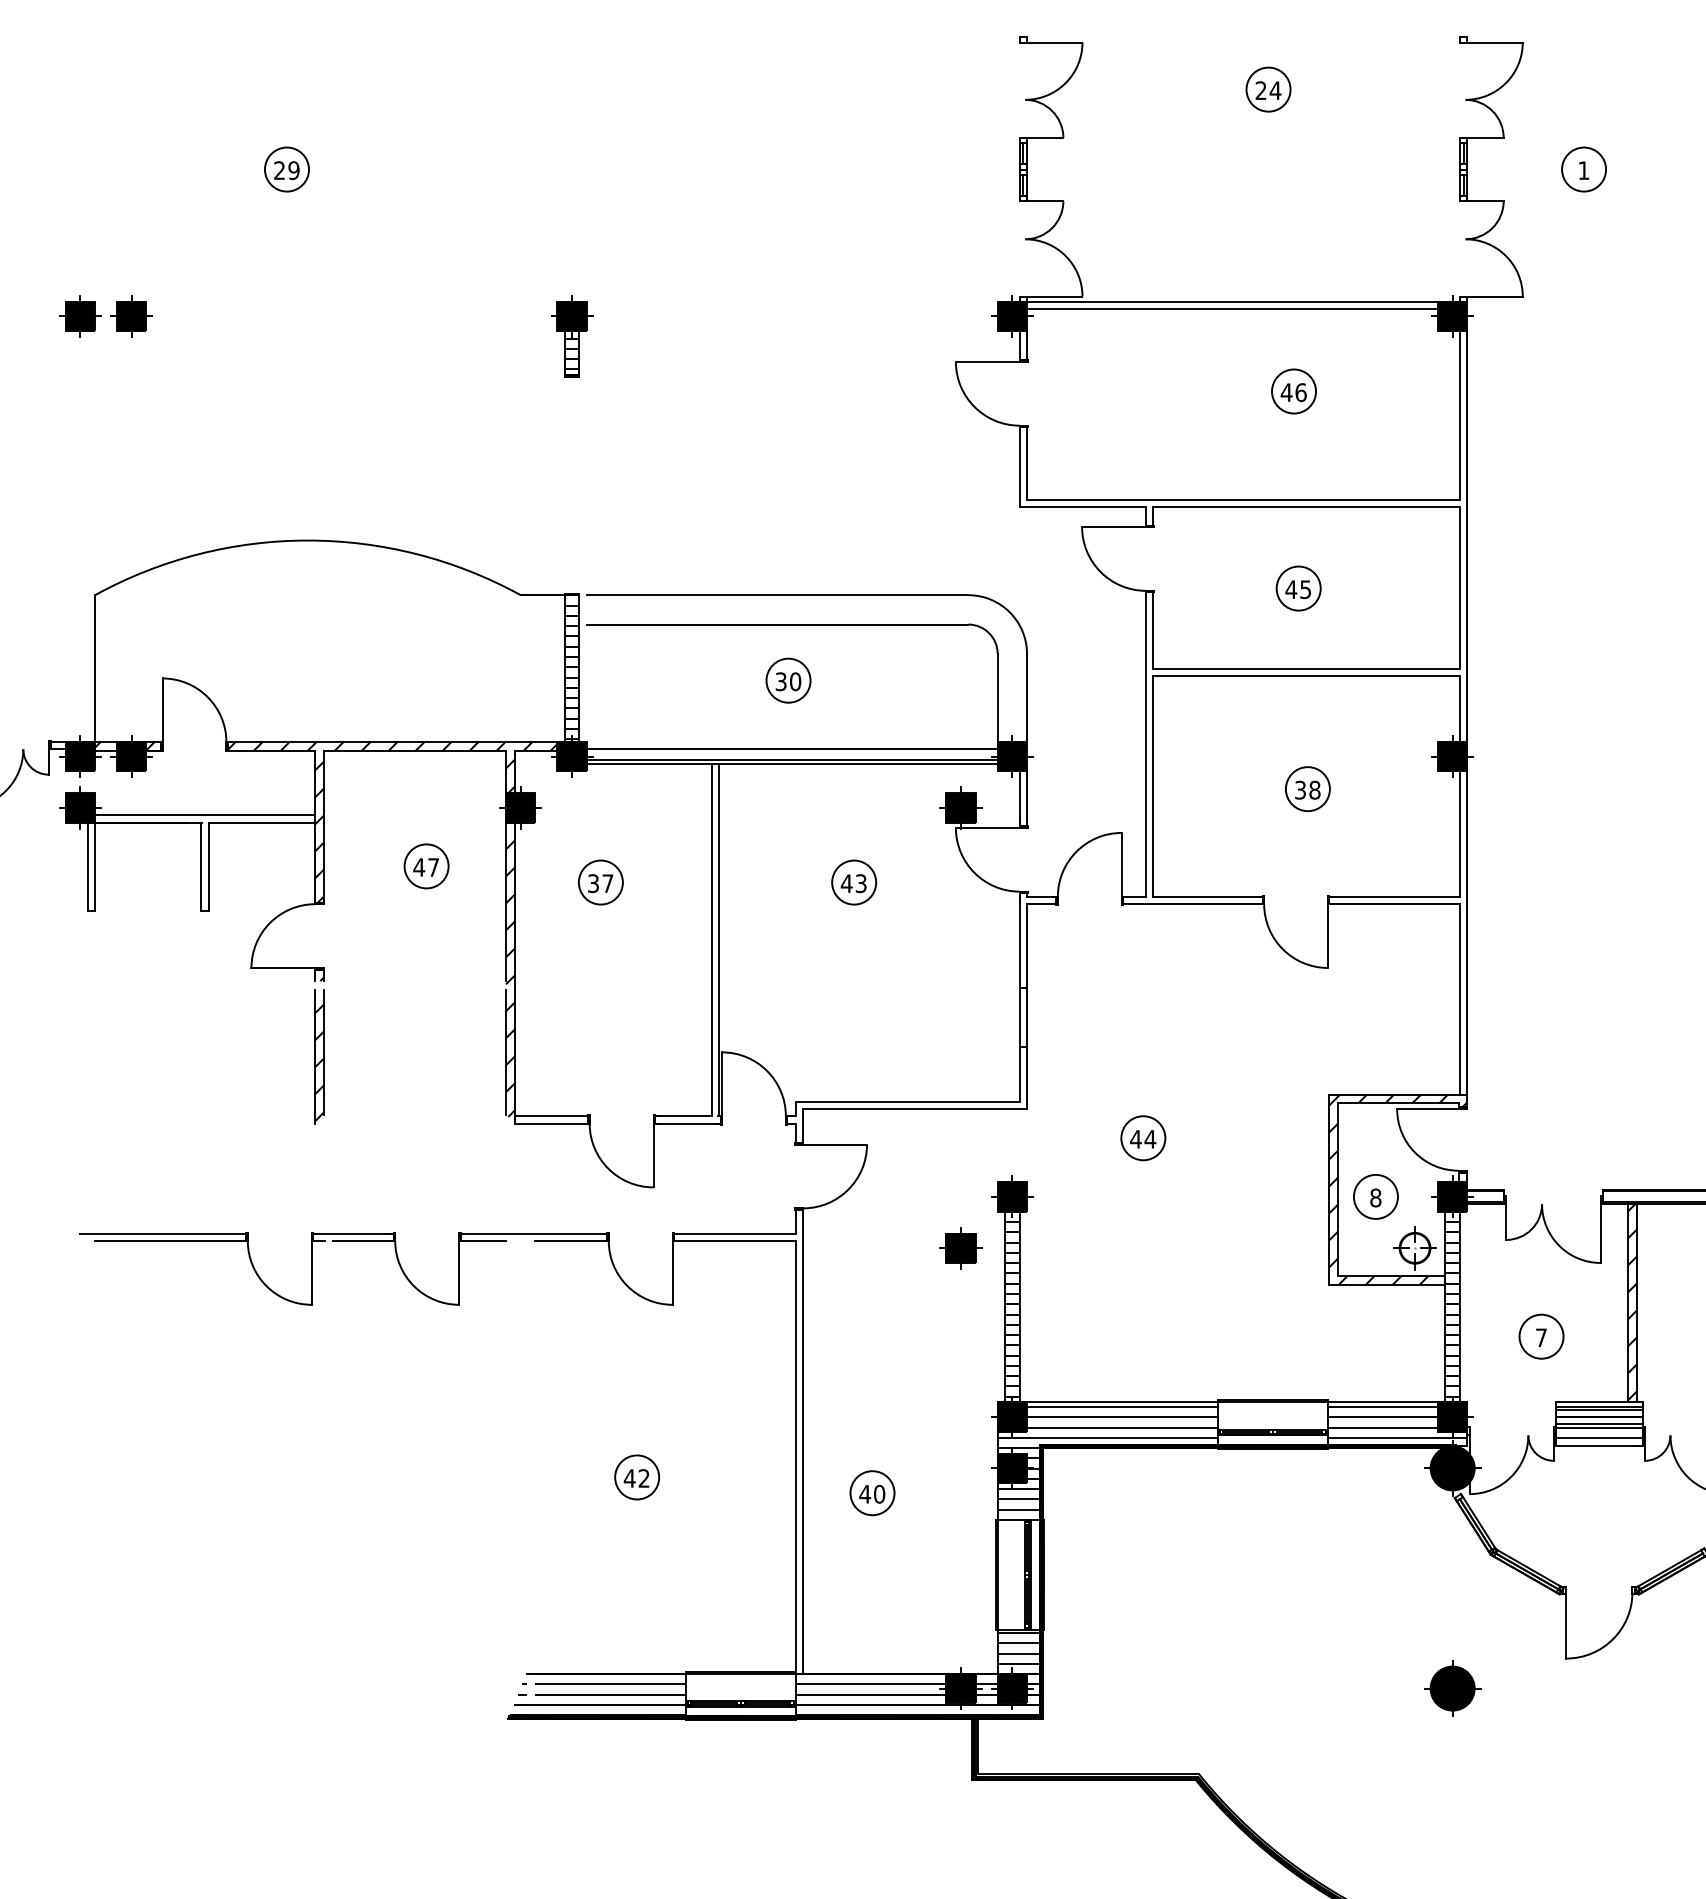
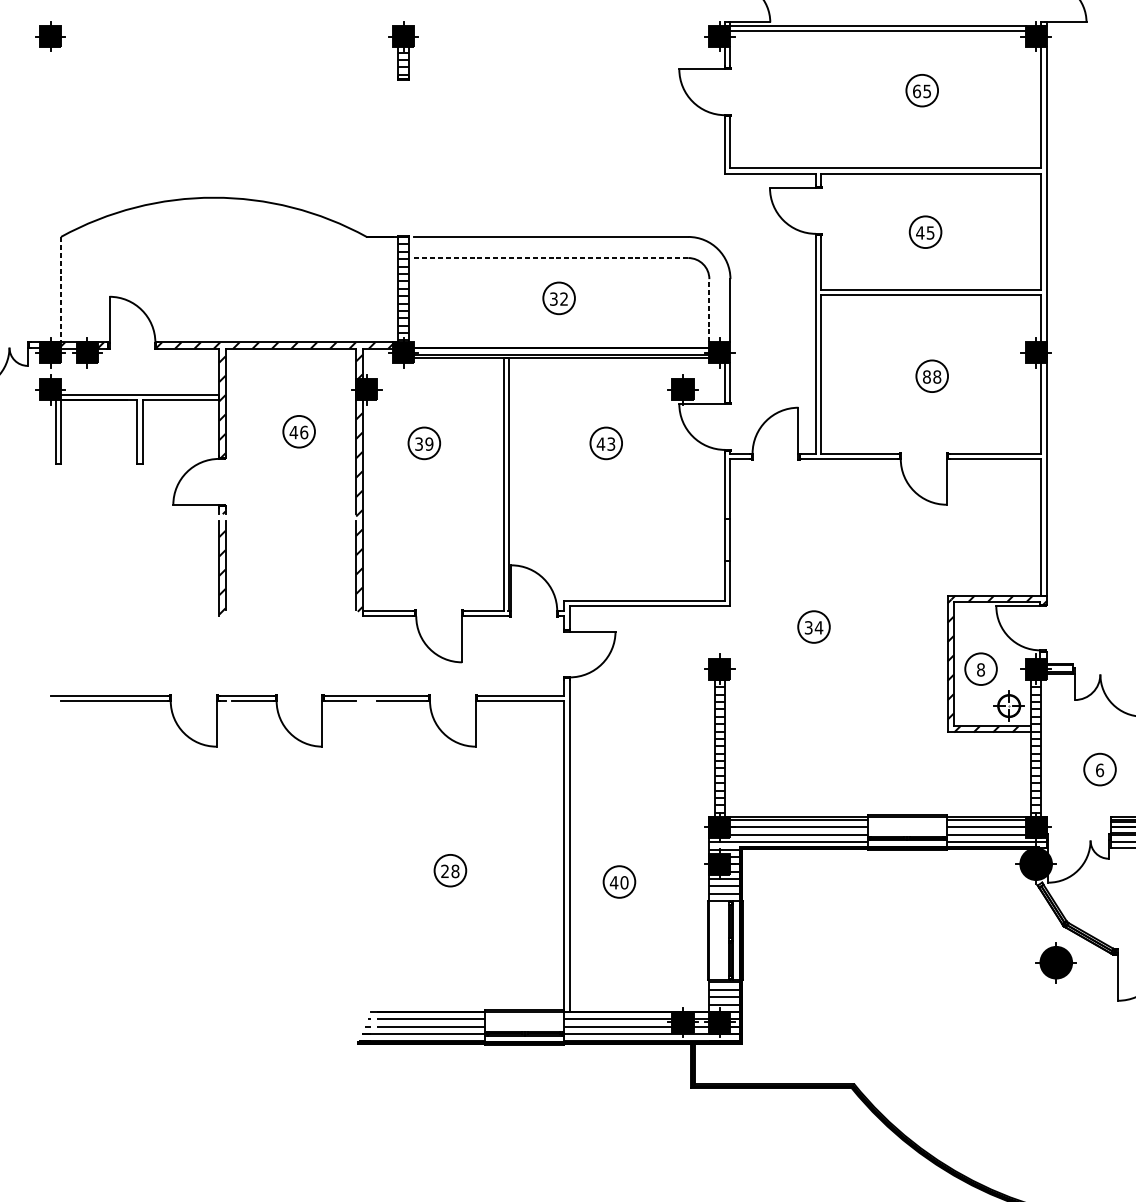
part: (131, 316) -> (87, 36), removed
text: (1293, 392) -> (921, 91), 46 -> 65
line: (777, 624) -> (551, 258), solid -> dashed
line: (95, 669) -> (61, 290), solid -> dashed
text: (795, 681) -> (564, 298), 30 -> 32
line: (997, 697) -> (709, 310), solid -> dashed
text: (1300, 789) -> (926, 376), 38 -> 88
text: (433, 867) -> (304, 432), 47 -> 46
text: (607, 883) -> (429, 444), 37 -> 39
text: (1135, 1138) -> (808, 627), 44 -> 34
part: (960, 1248) -> (682, 706), removed
text: (1541, 1337) -> (1099, 770), 7 -> 6
text: (636, 1478) -> (449, 871), 42 -> 28
part: (1452, 1688) -> (1056, 962), moved

